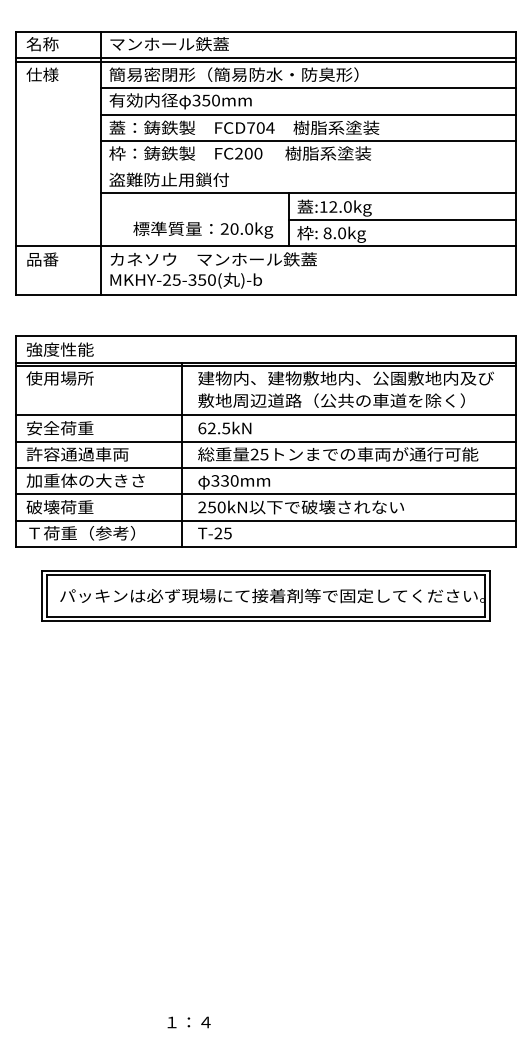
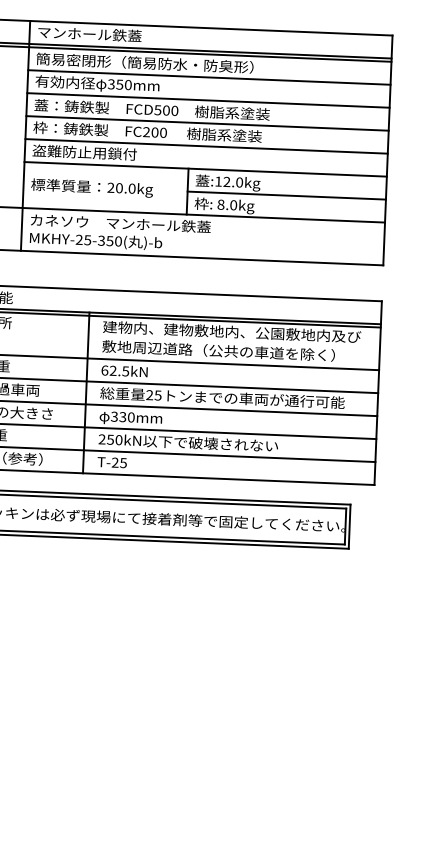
text: (260, 127) -> (166, 110), FCD704 -> FCD500
line: (308, 167) -> (206, 146), added
text: (203, 229) -> (92, 187), moved

